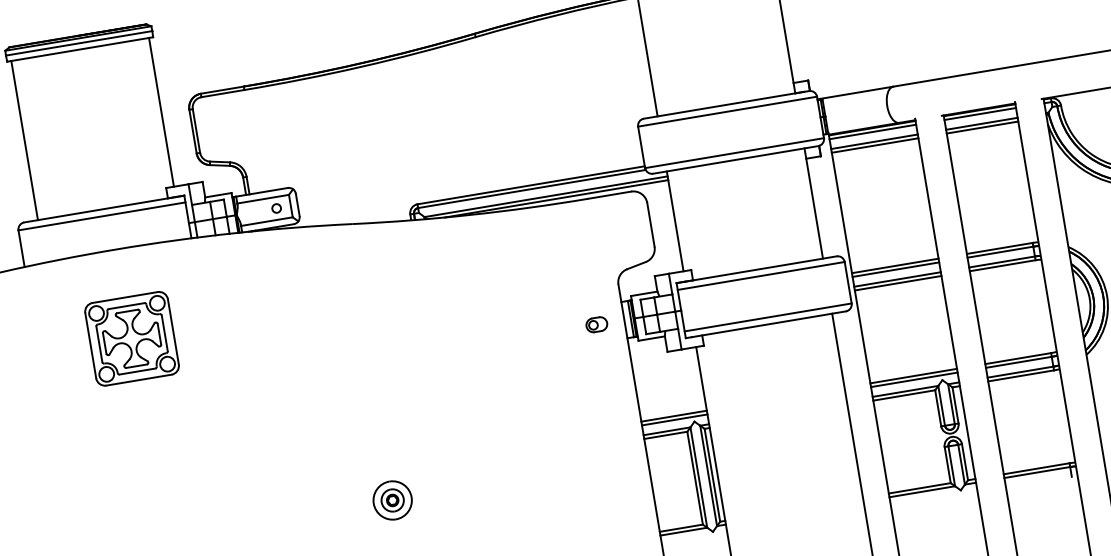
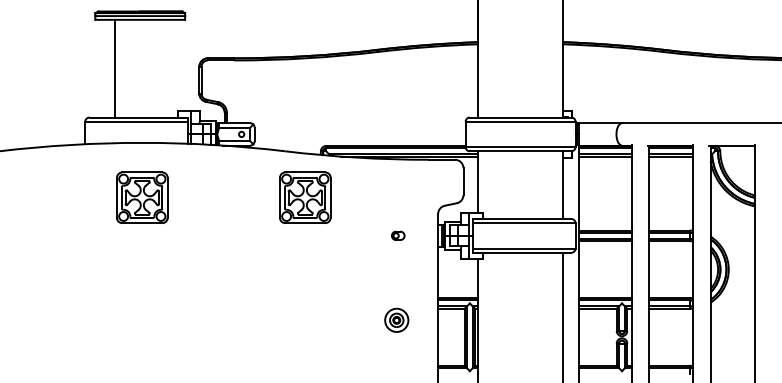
line: (161, 112) -> (182, 65), removed
line: (23, 140) -> (114, 68), moved
part: (397, 293) -> (305, 197), added
part: (597, 324) -> (398, 235), moved
part: (392, 499) -> (396, 319), moved

